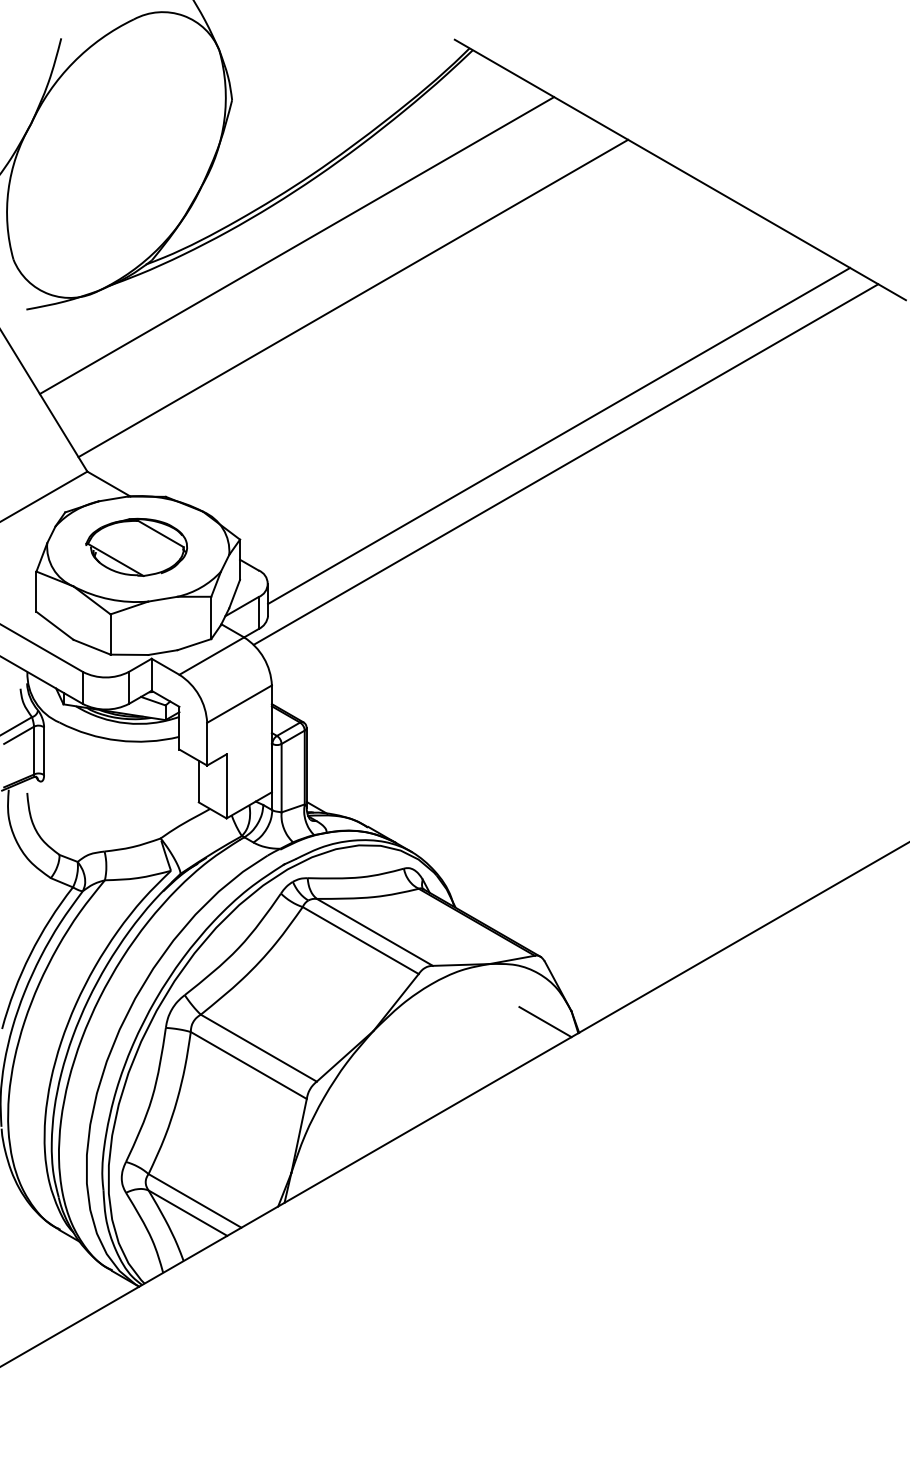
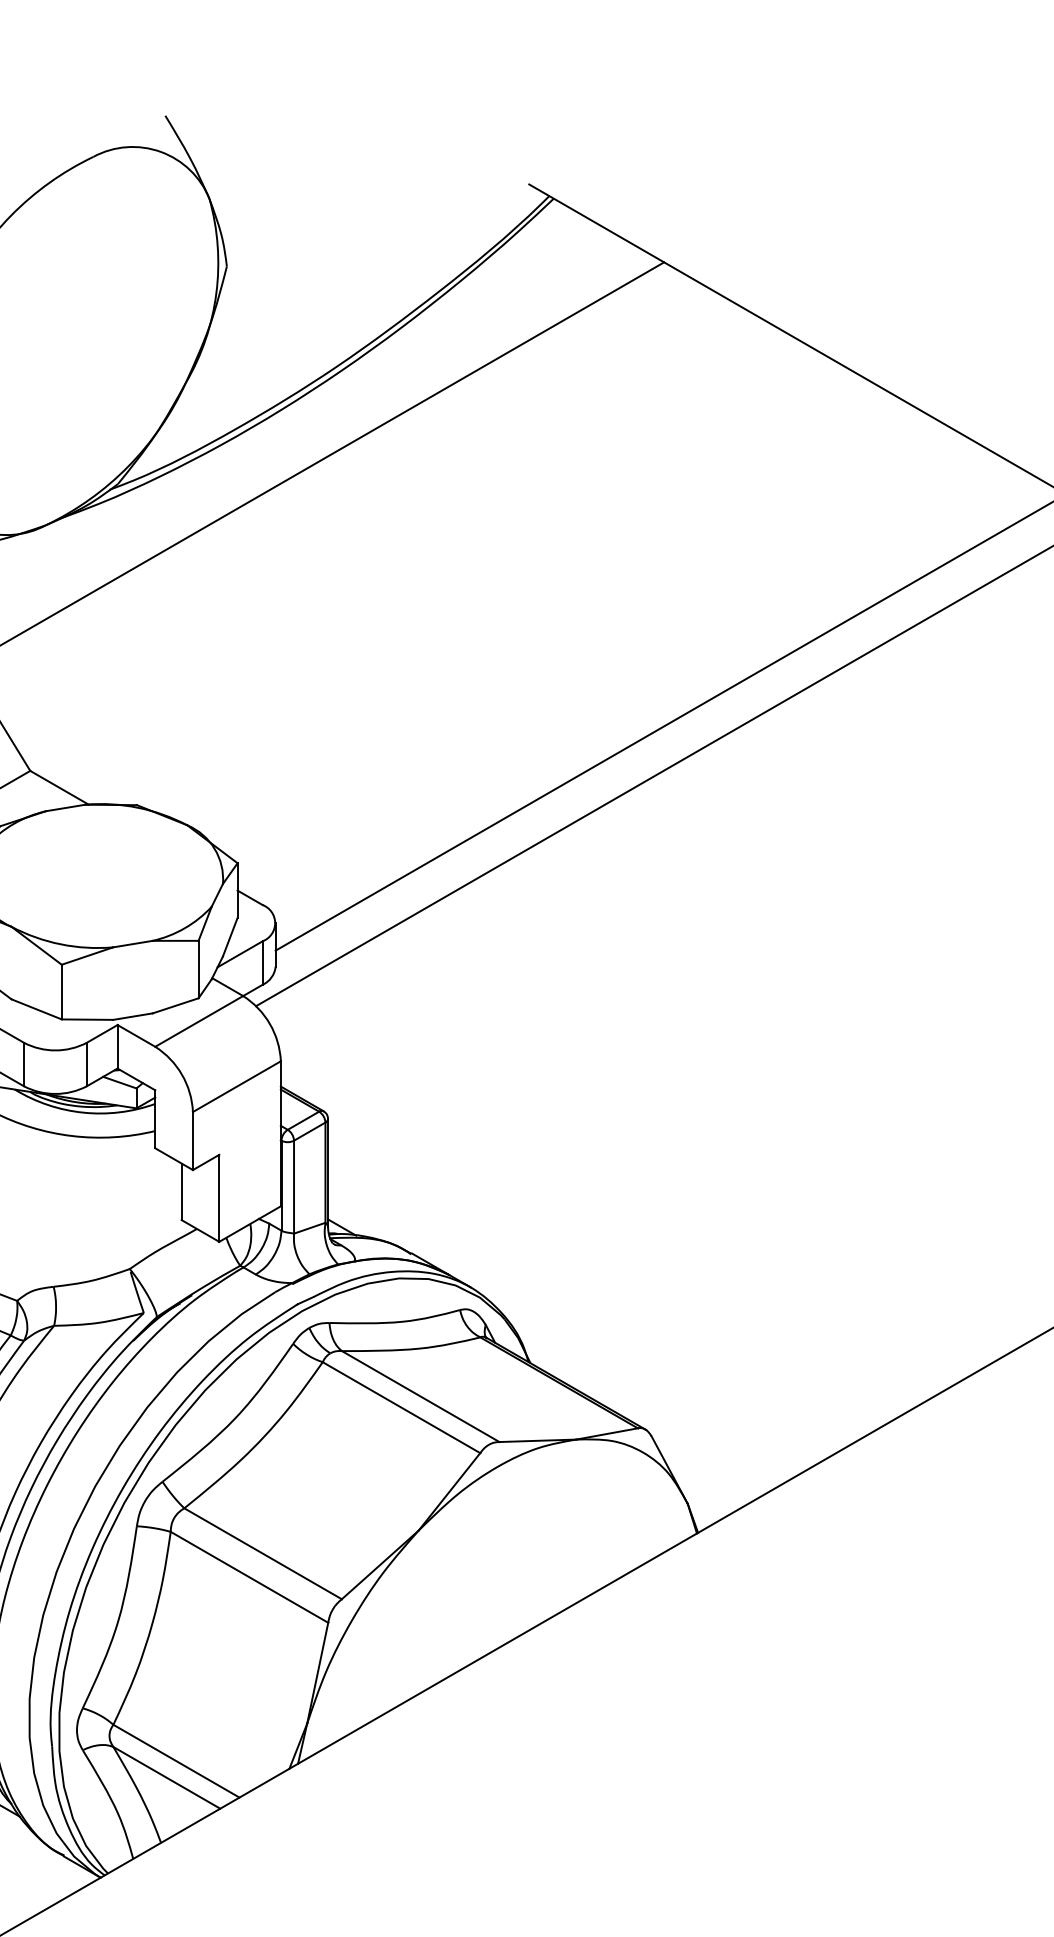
line: (353, 298) -> (391, 535), removed
part: (136, 546) -> (96, 872), removed
line: (545, 1022) -> (652, 1518), removed

